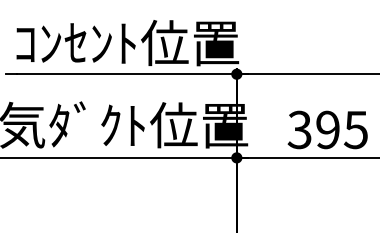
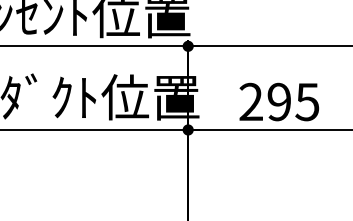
text: (299, 129) -> (250, 101), 395 -> 295

